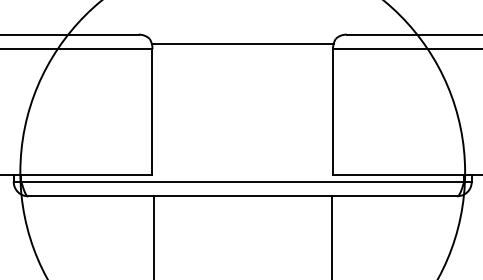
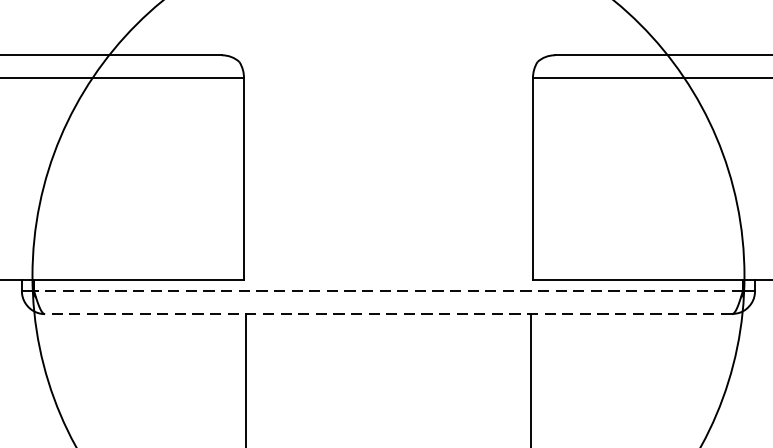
line: (242, 44) -> (388, 71), removed
line: (242, 181) -> (388, 290), solid -> dashed
line: (242, 196) -> (388, 314), solid -> dashed

